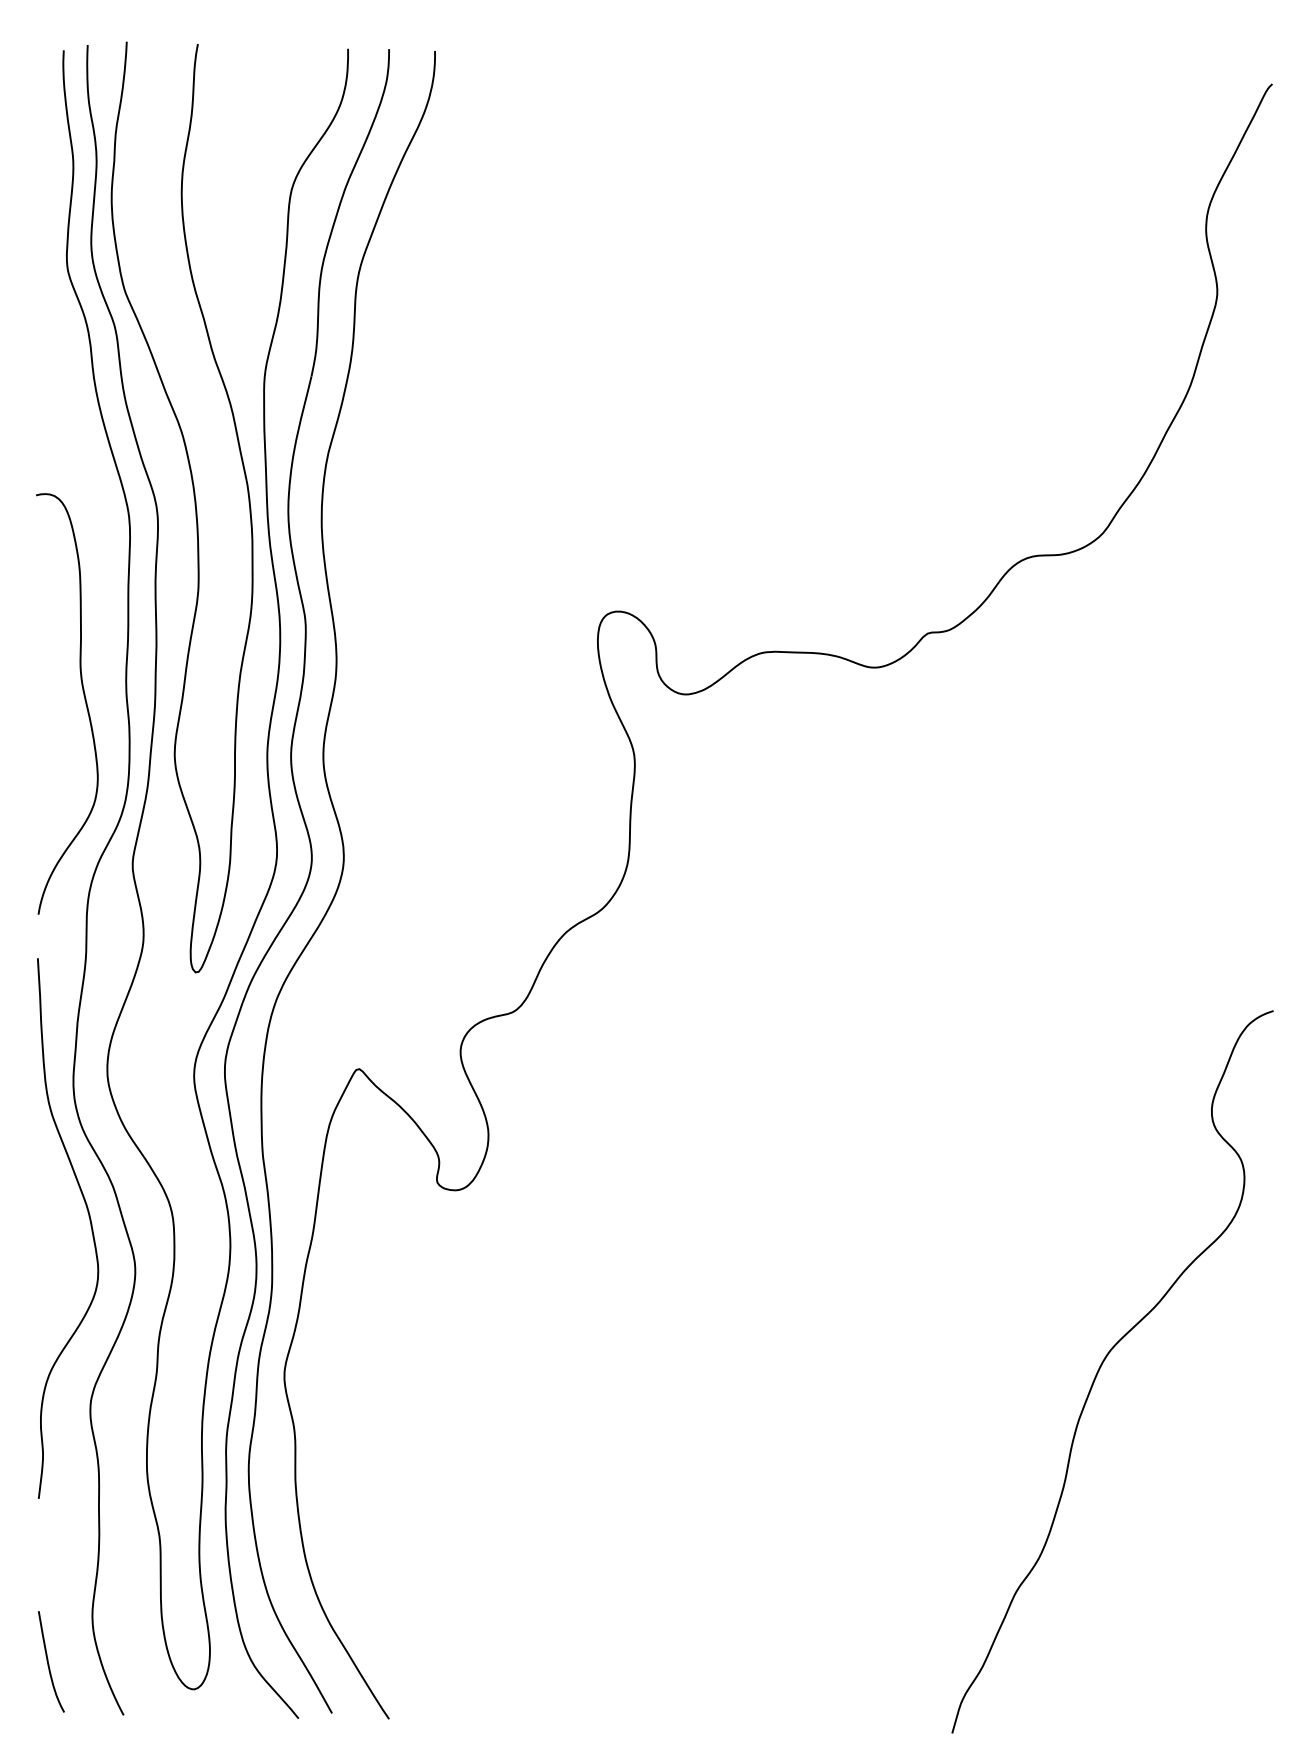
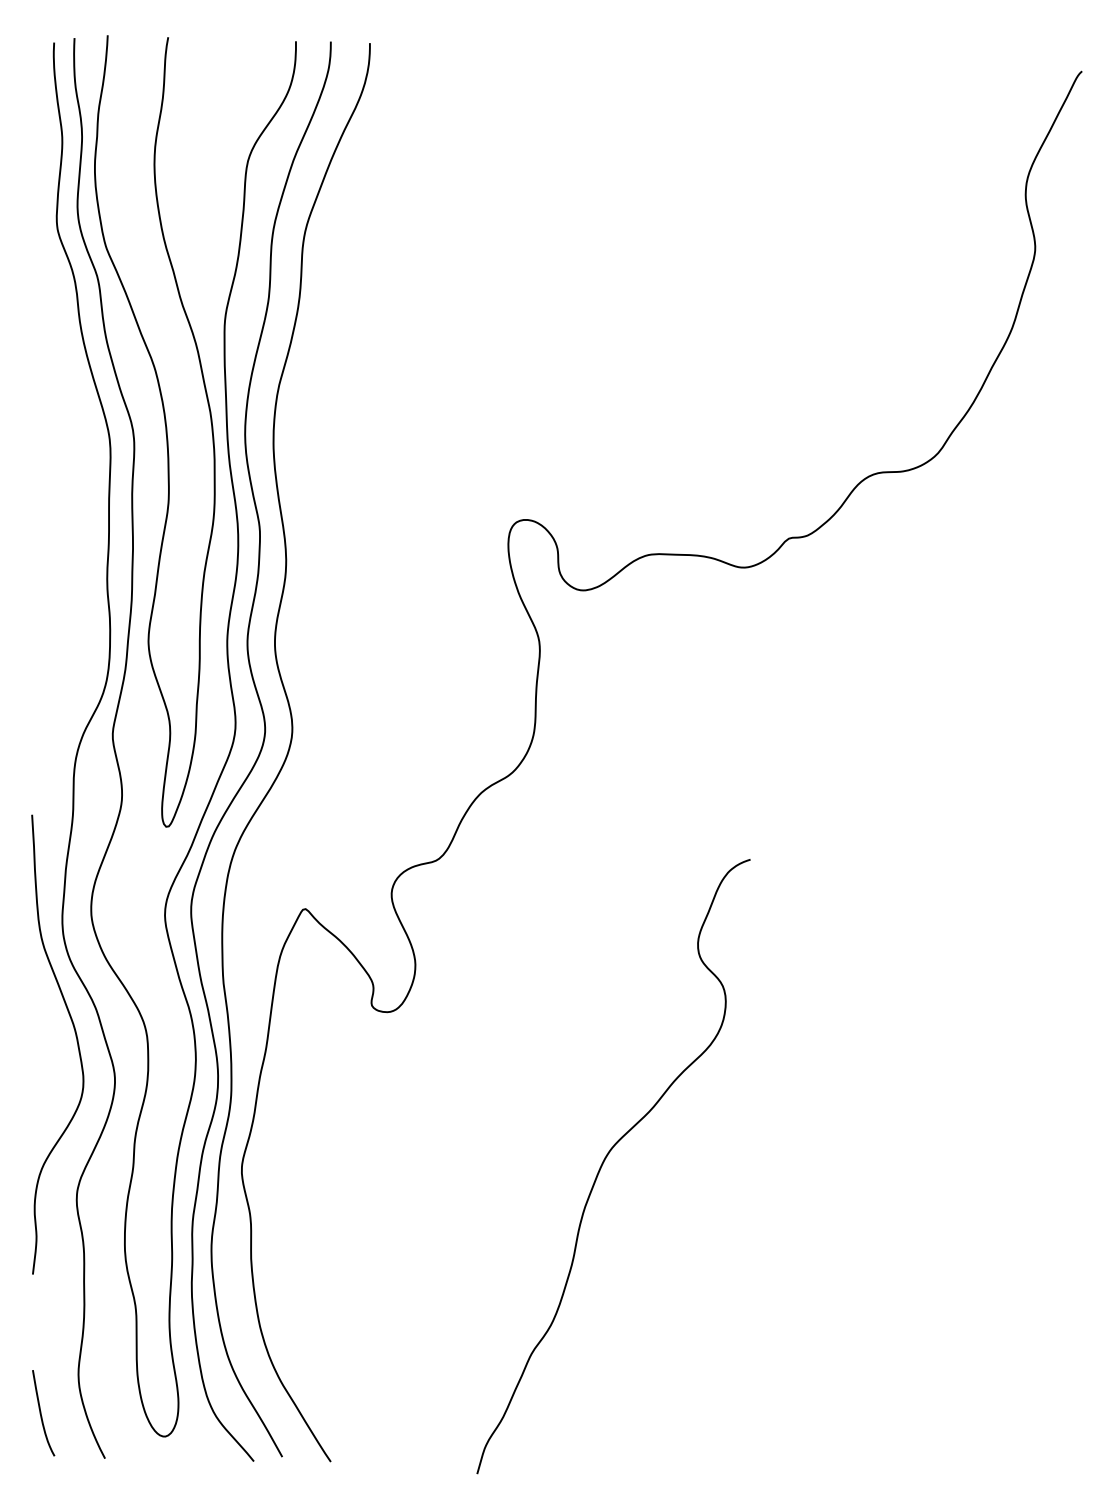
curve: (84, 700) -> (71, 595), removed
curve: (1102, 1365) -> (605, 1161), moved

